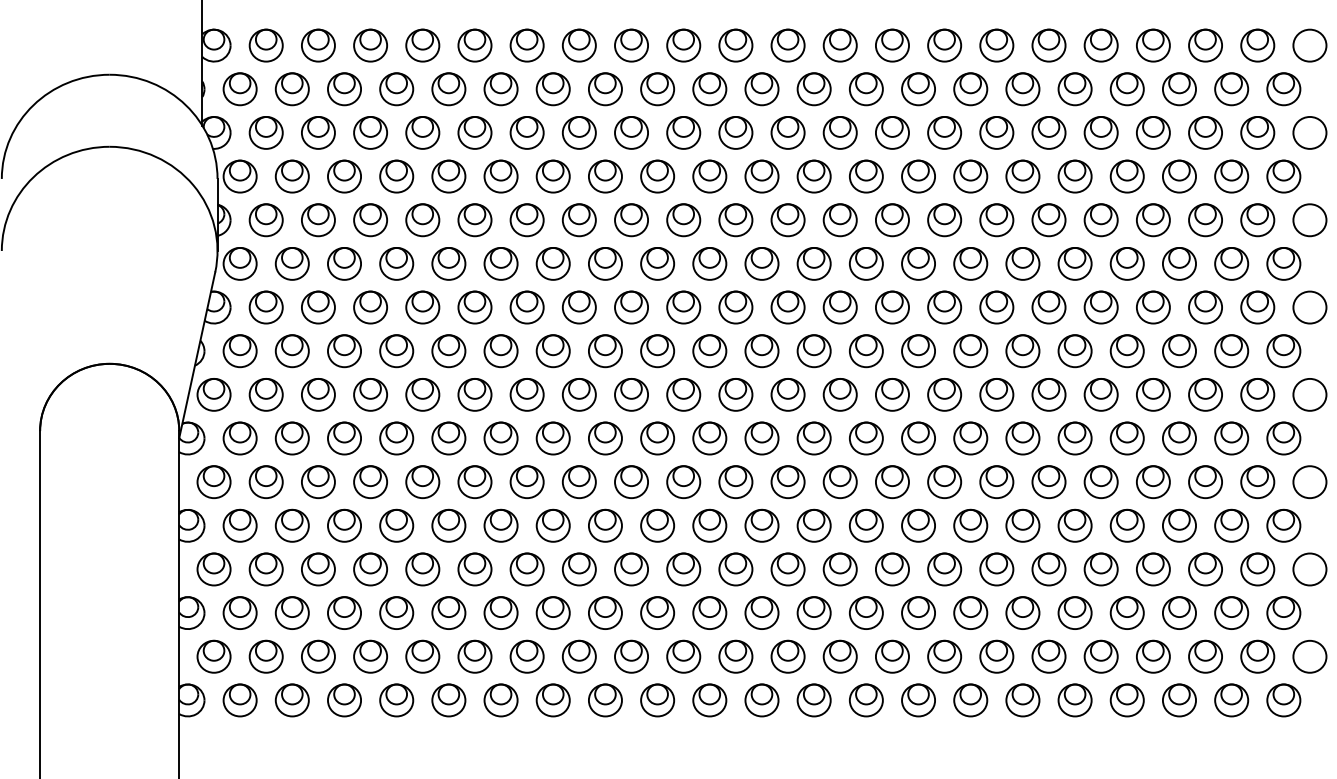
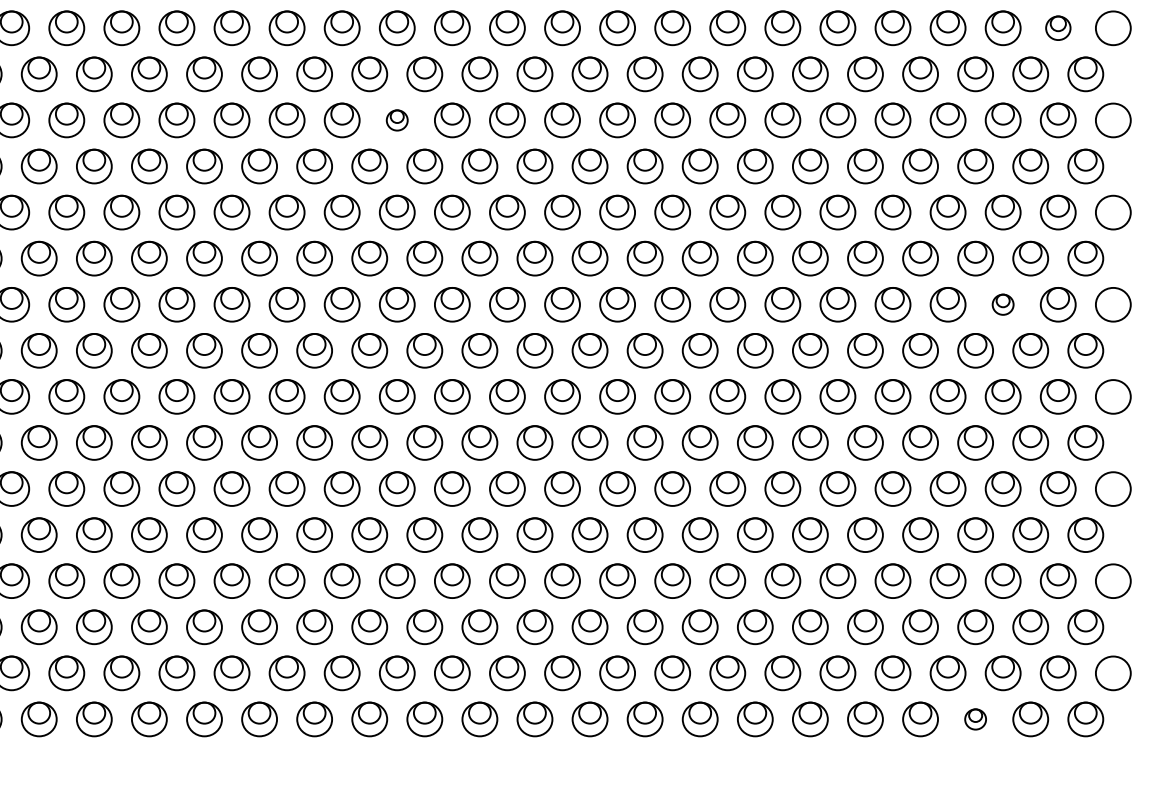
part: (1257, 45) -> (1057, 28), size x0.7
part: (631, 132) -> (397, 119), size x0.6
part: (1205, 307) -> (1003, 304), size x0.6
part: (1179, 700) -> (975, 719), size x0.6

